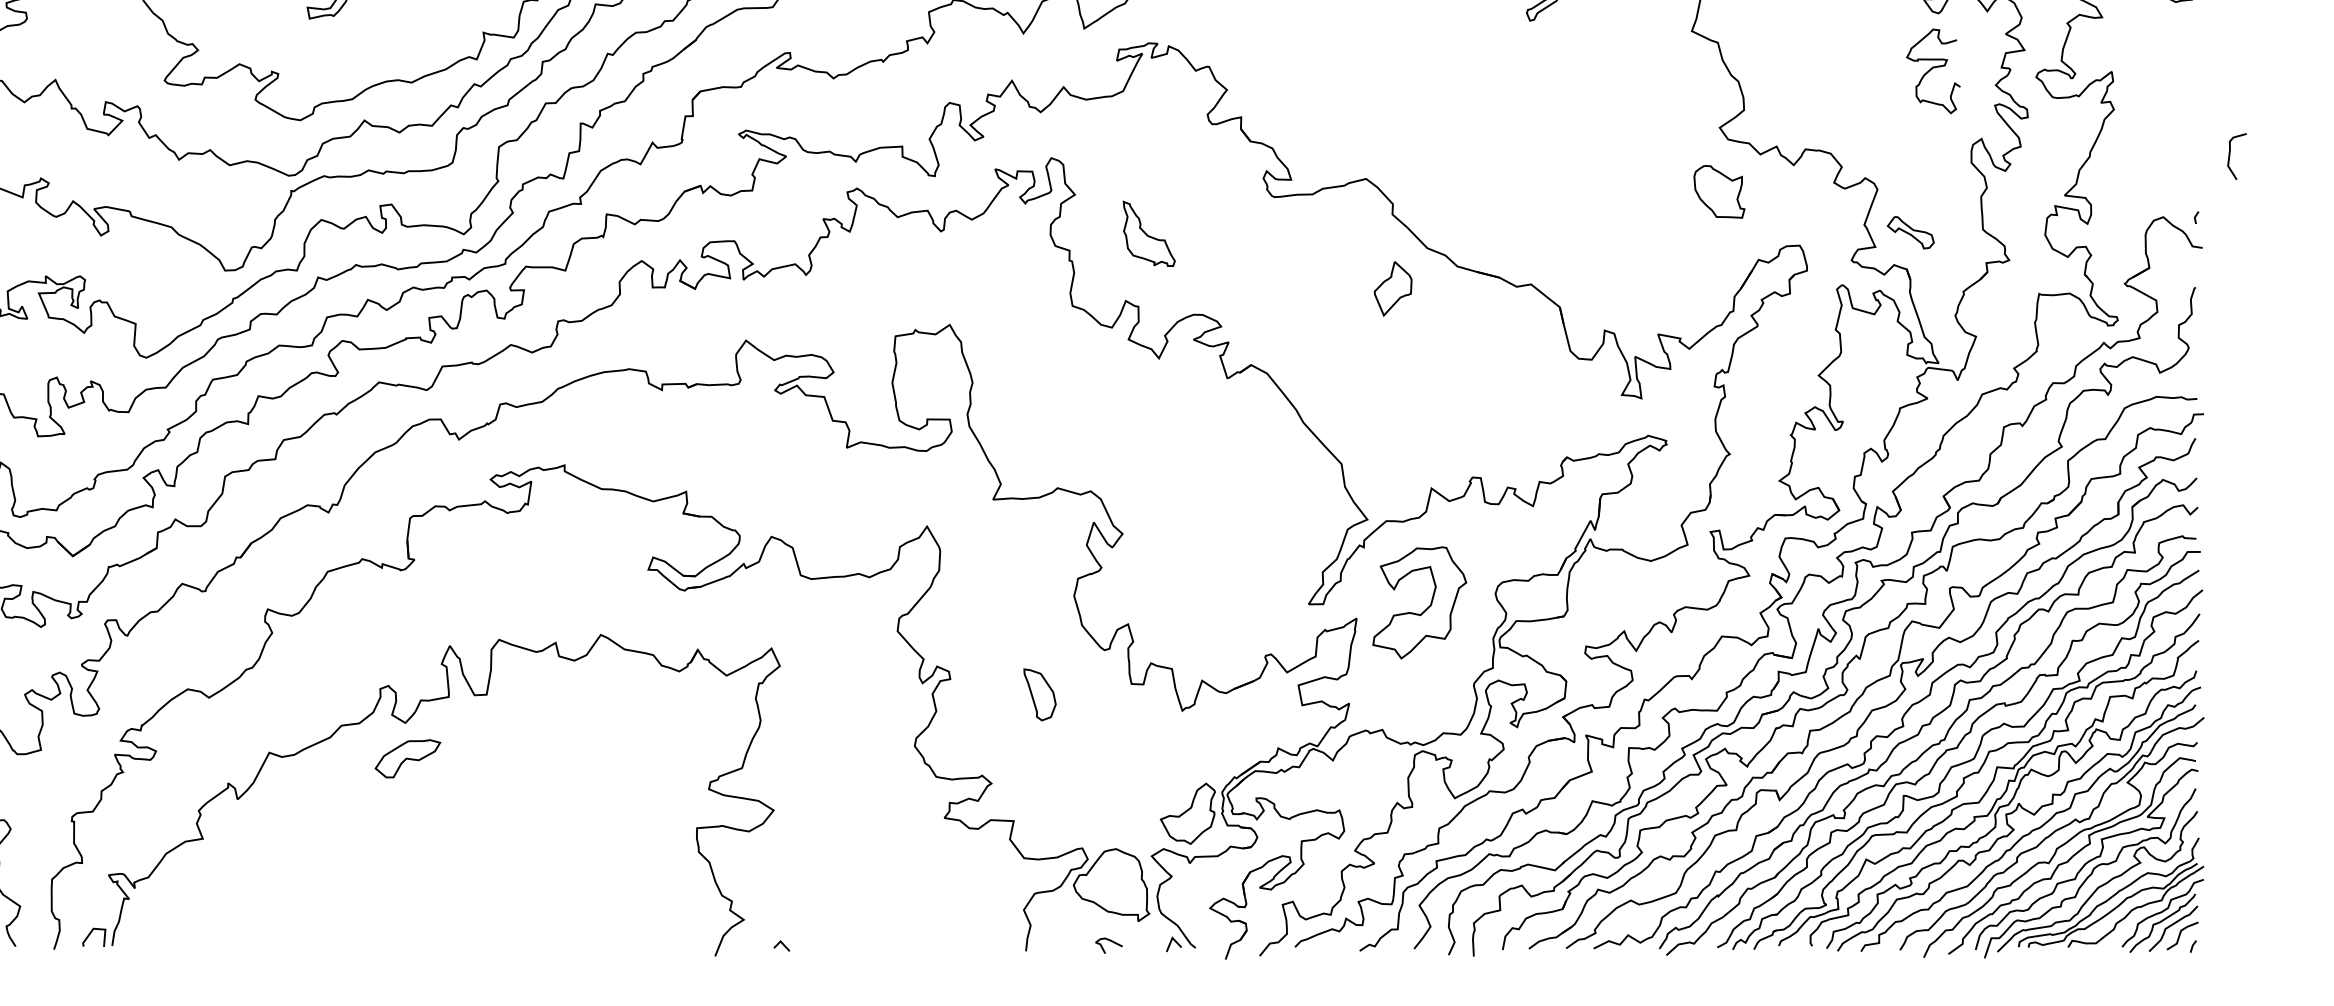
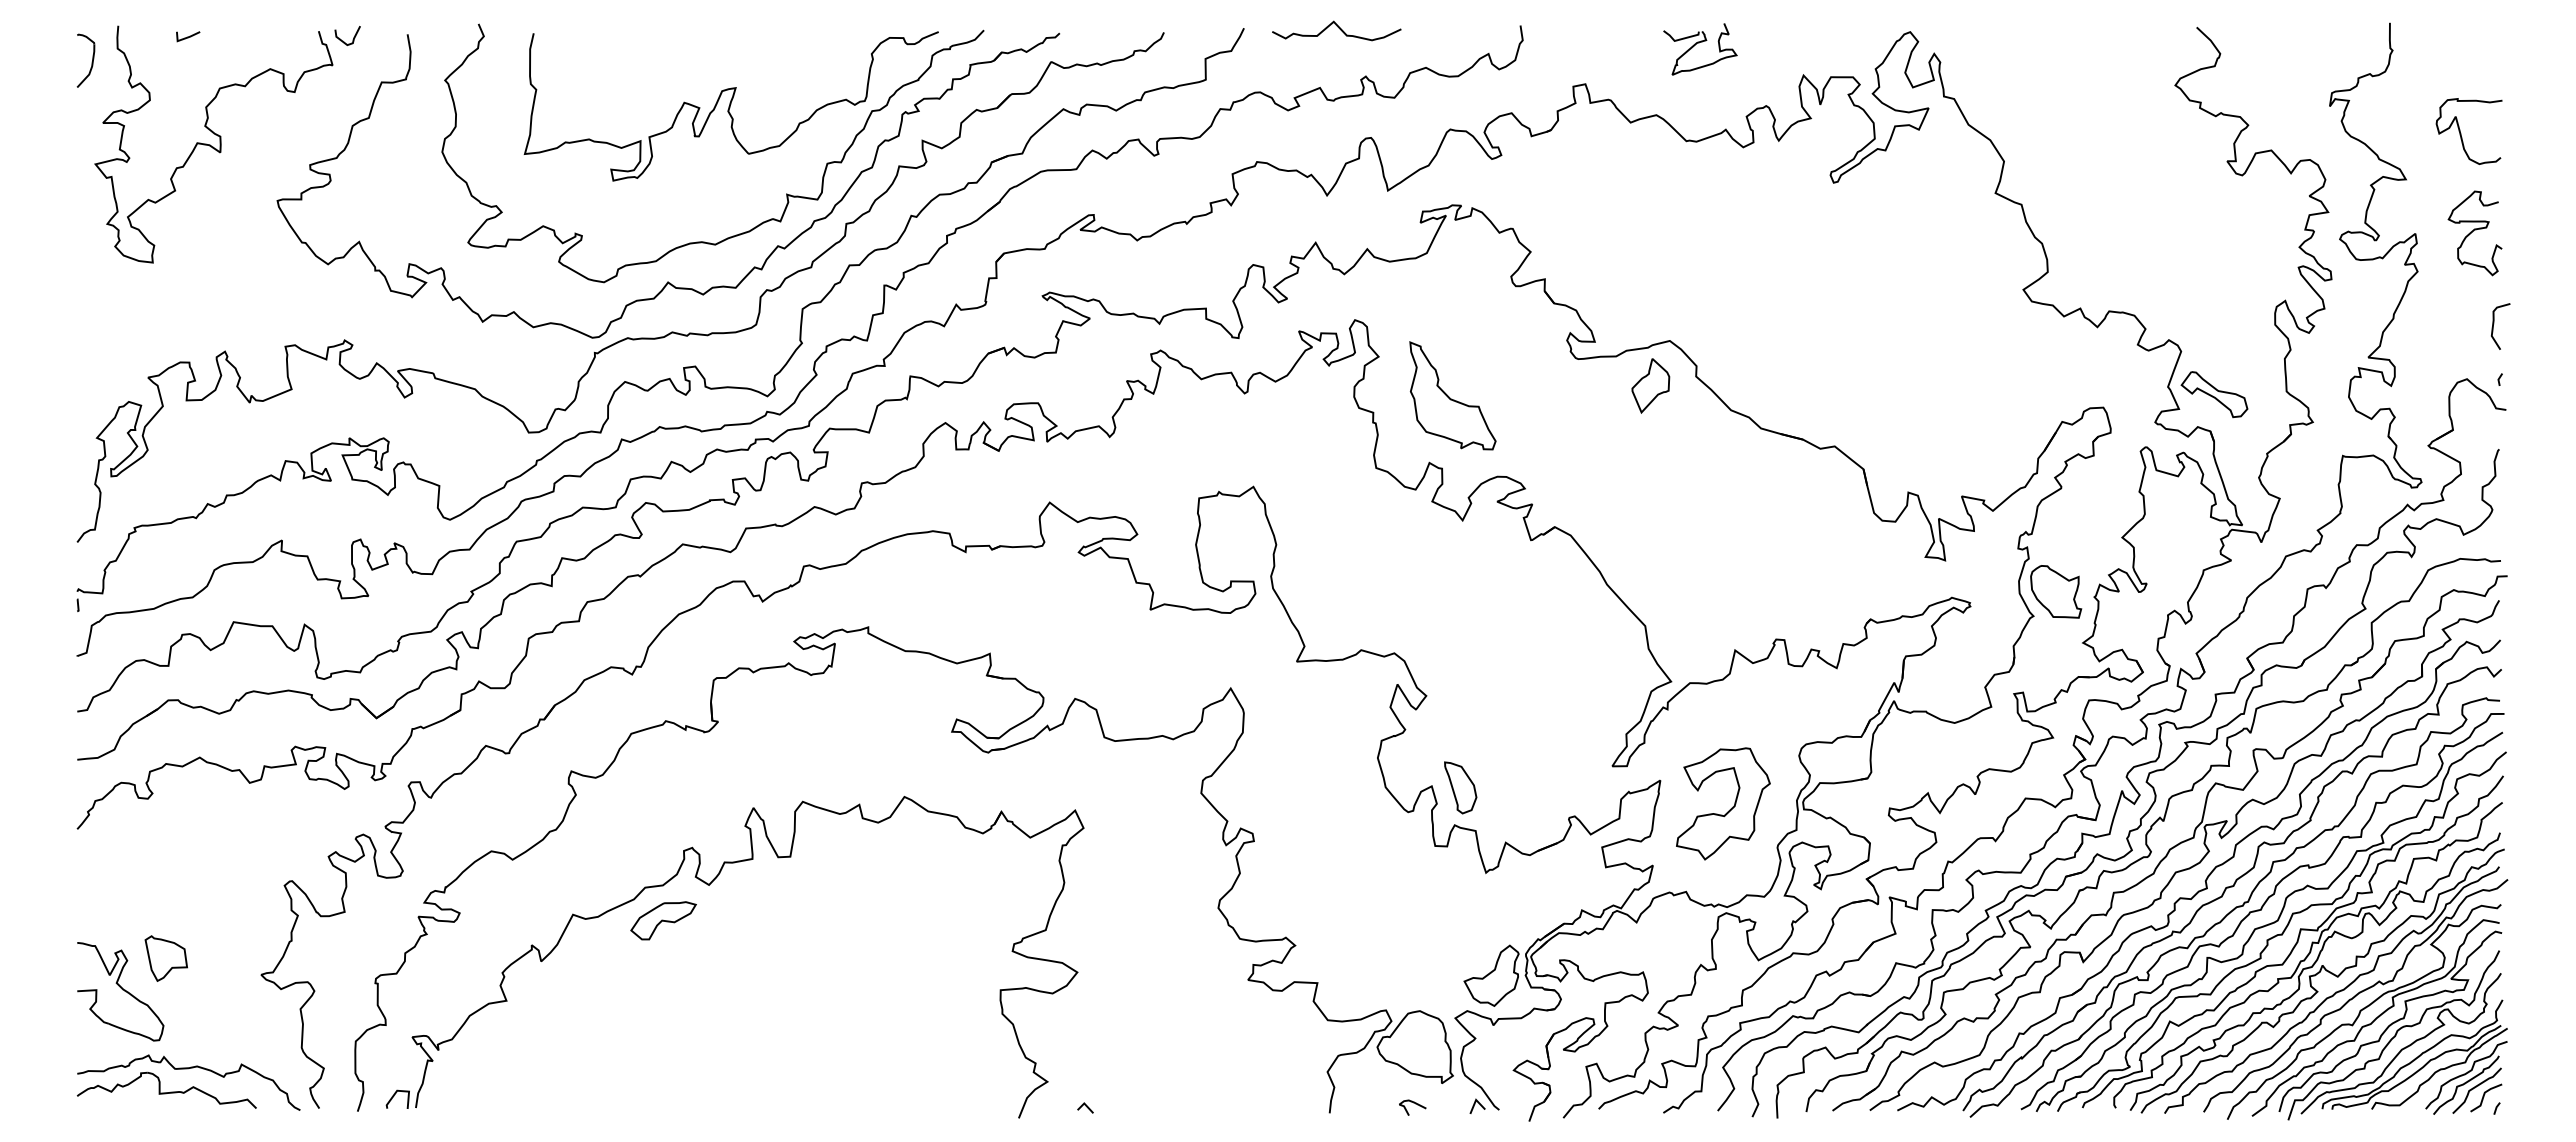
curve: (1931, 69) -> (2473, 231), moved
curve: (2230, 153) -> (2494, 323), moved
part: (1719, 191) -> (2056, 591), moved
part: (1910, 232) -> (2214, 394), size x1.43
part: (1148, 233) -> (1452, 395), size x1.67
part: (1392, 288) -> (1650, 385), moved
part: (1425, 608) -> (1729, 809), moved
part: (1039, 694) -> (1460, 787), moved
part: (407, 758) -> (663, 920), moved

